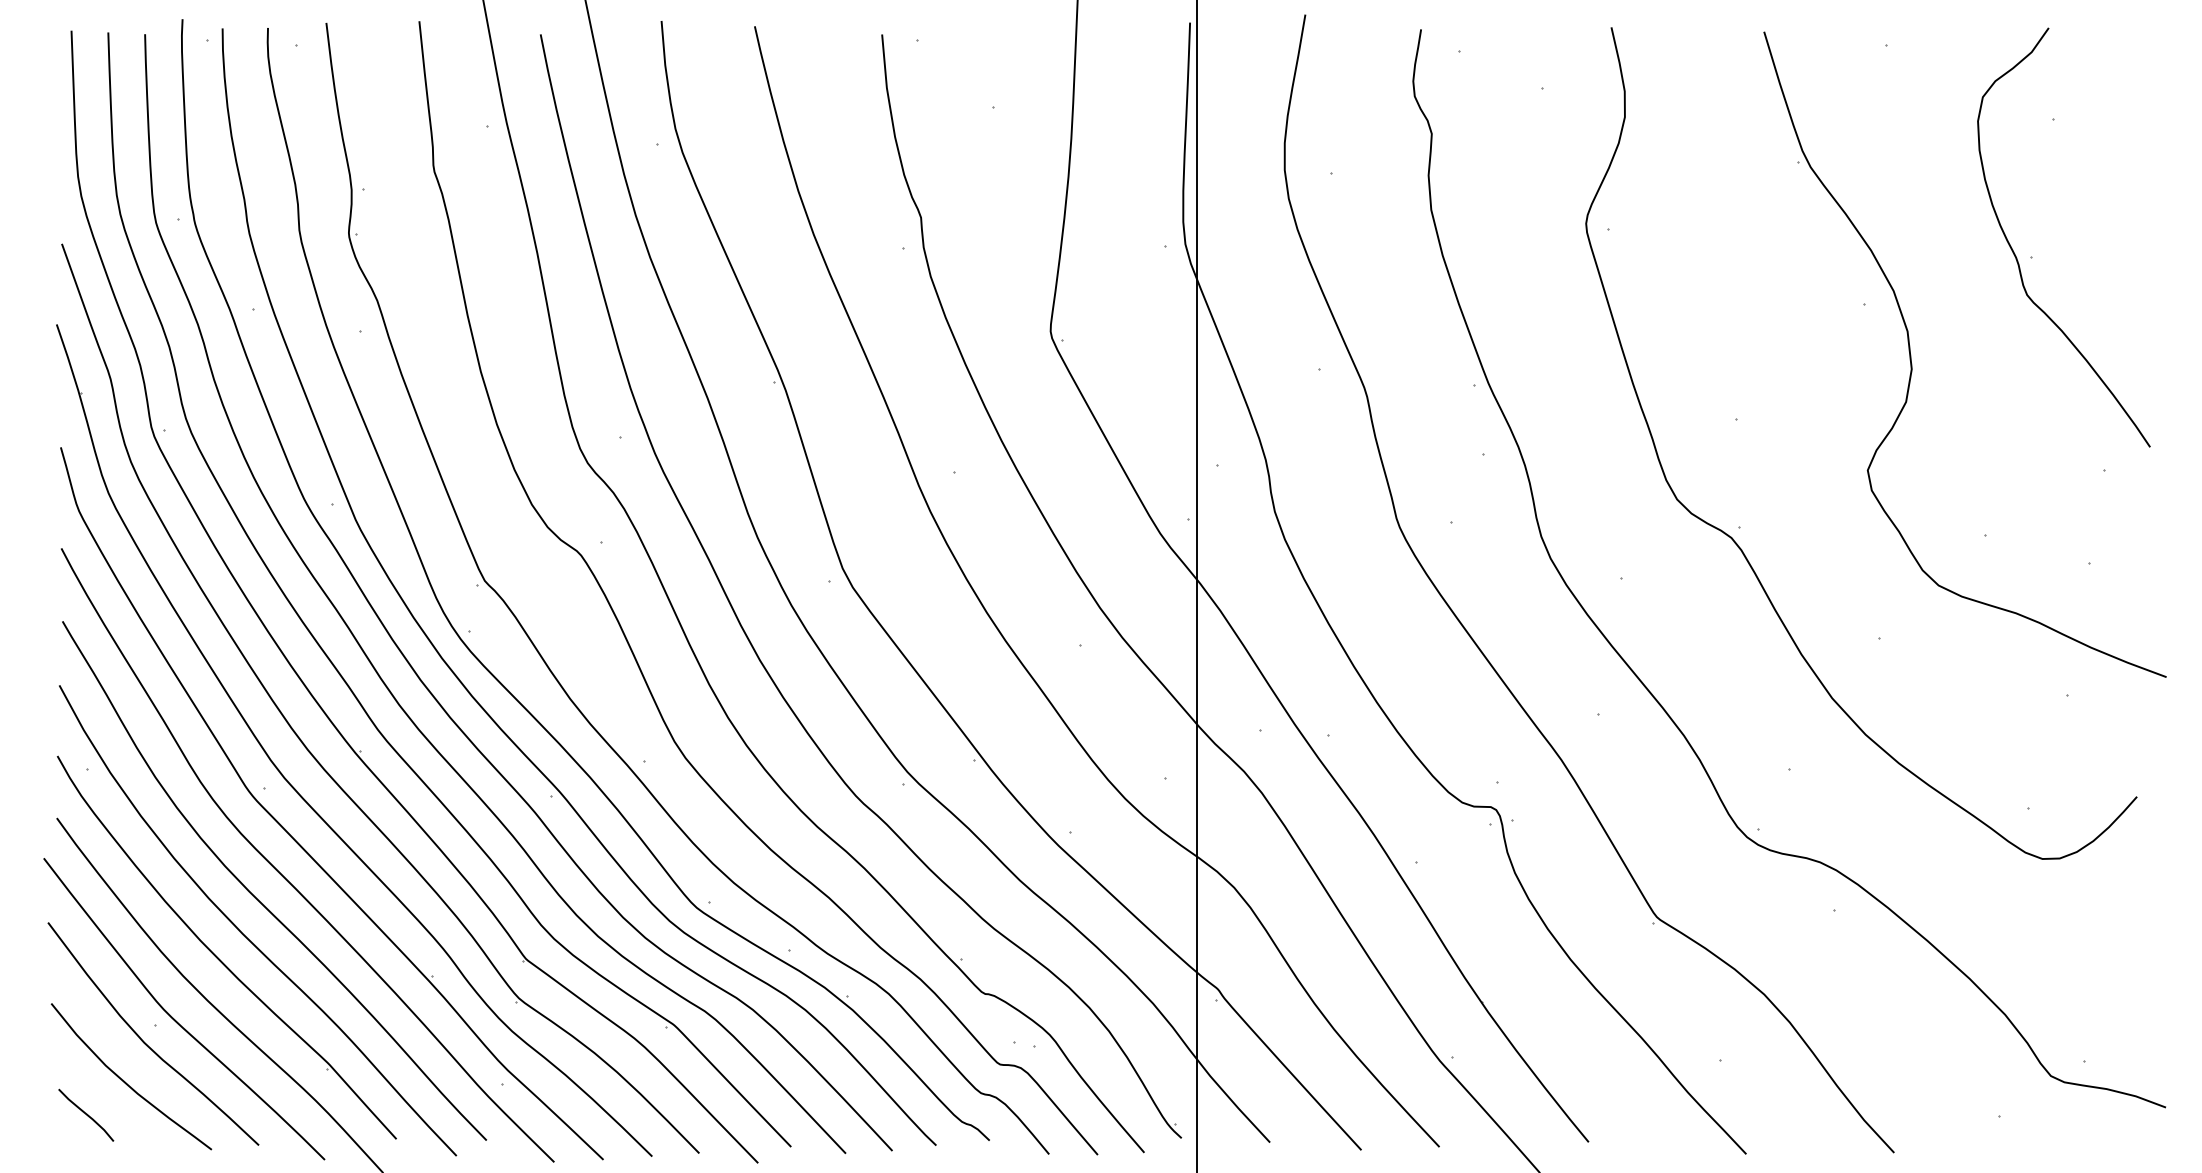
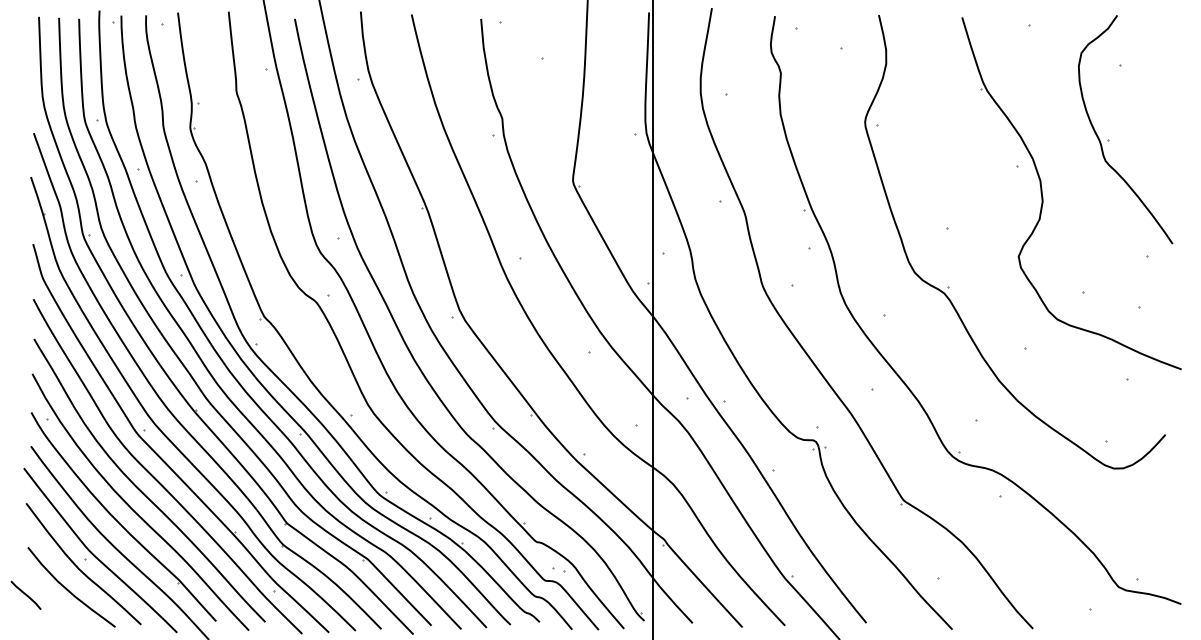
curve: (85, 1113) -> (25, 594), moved

